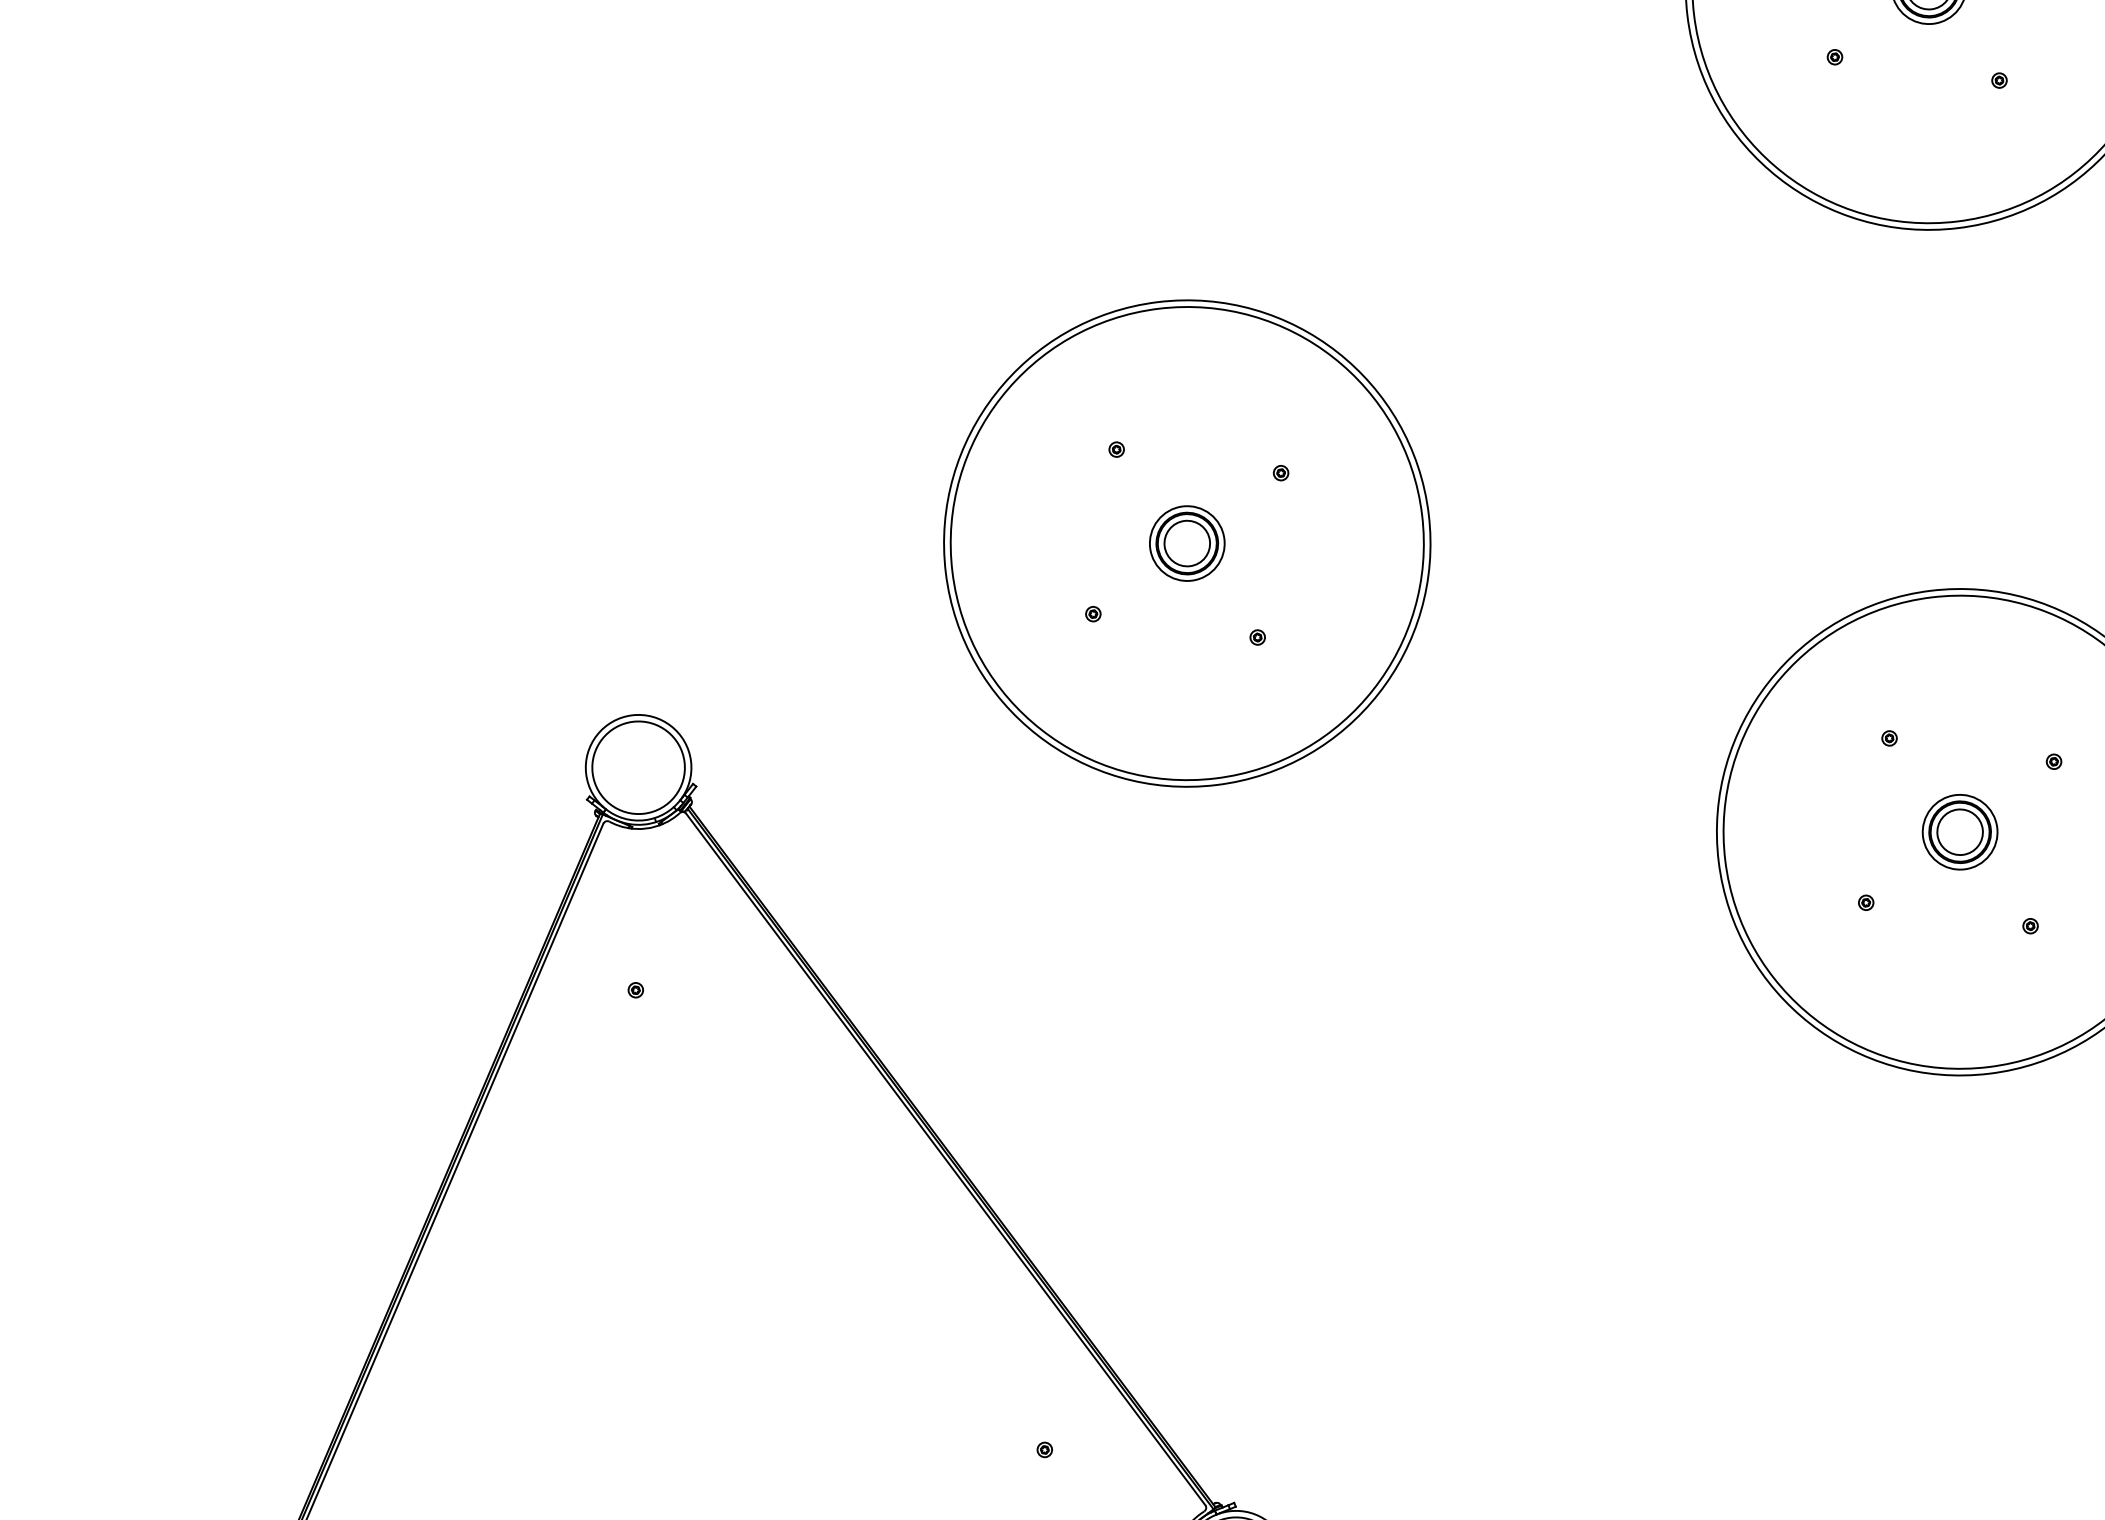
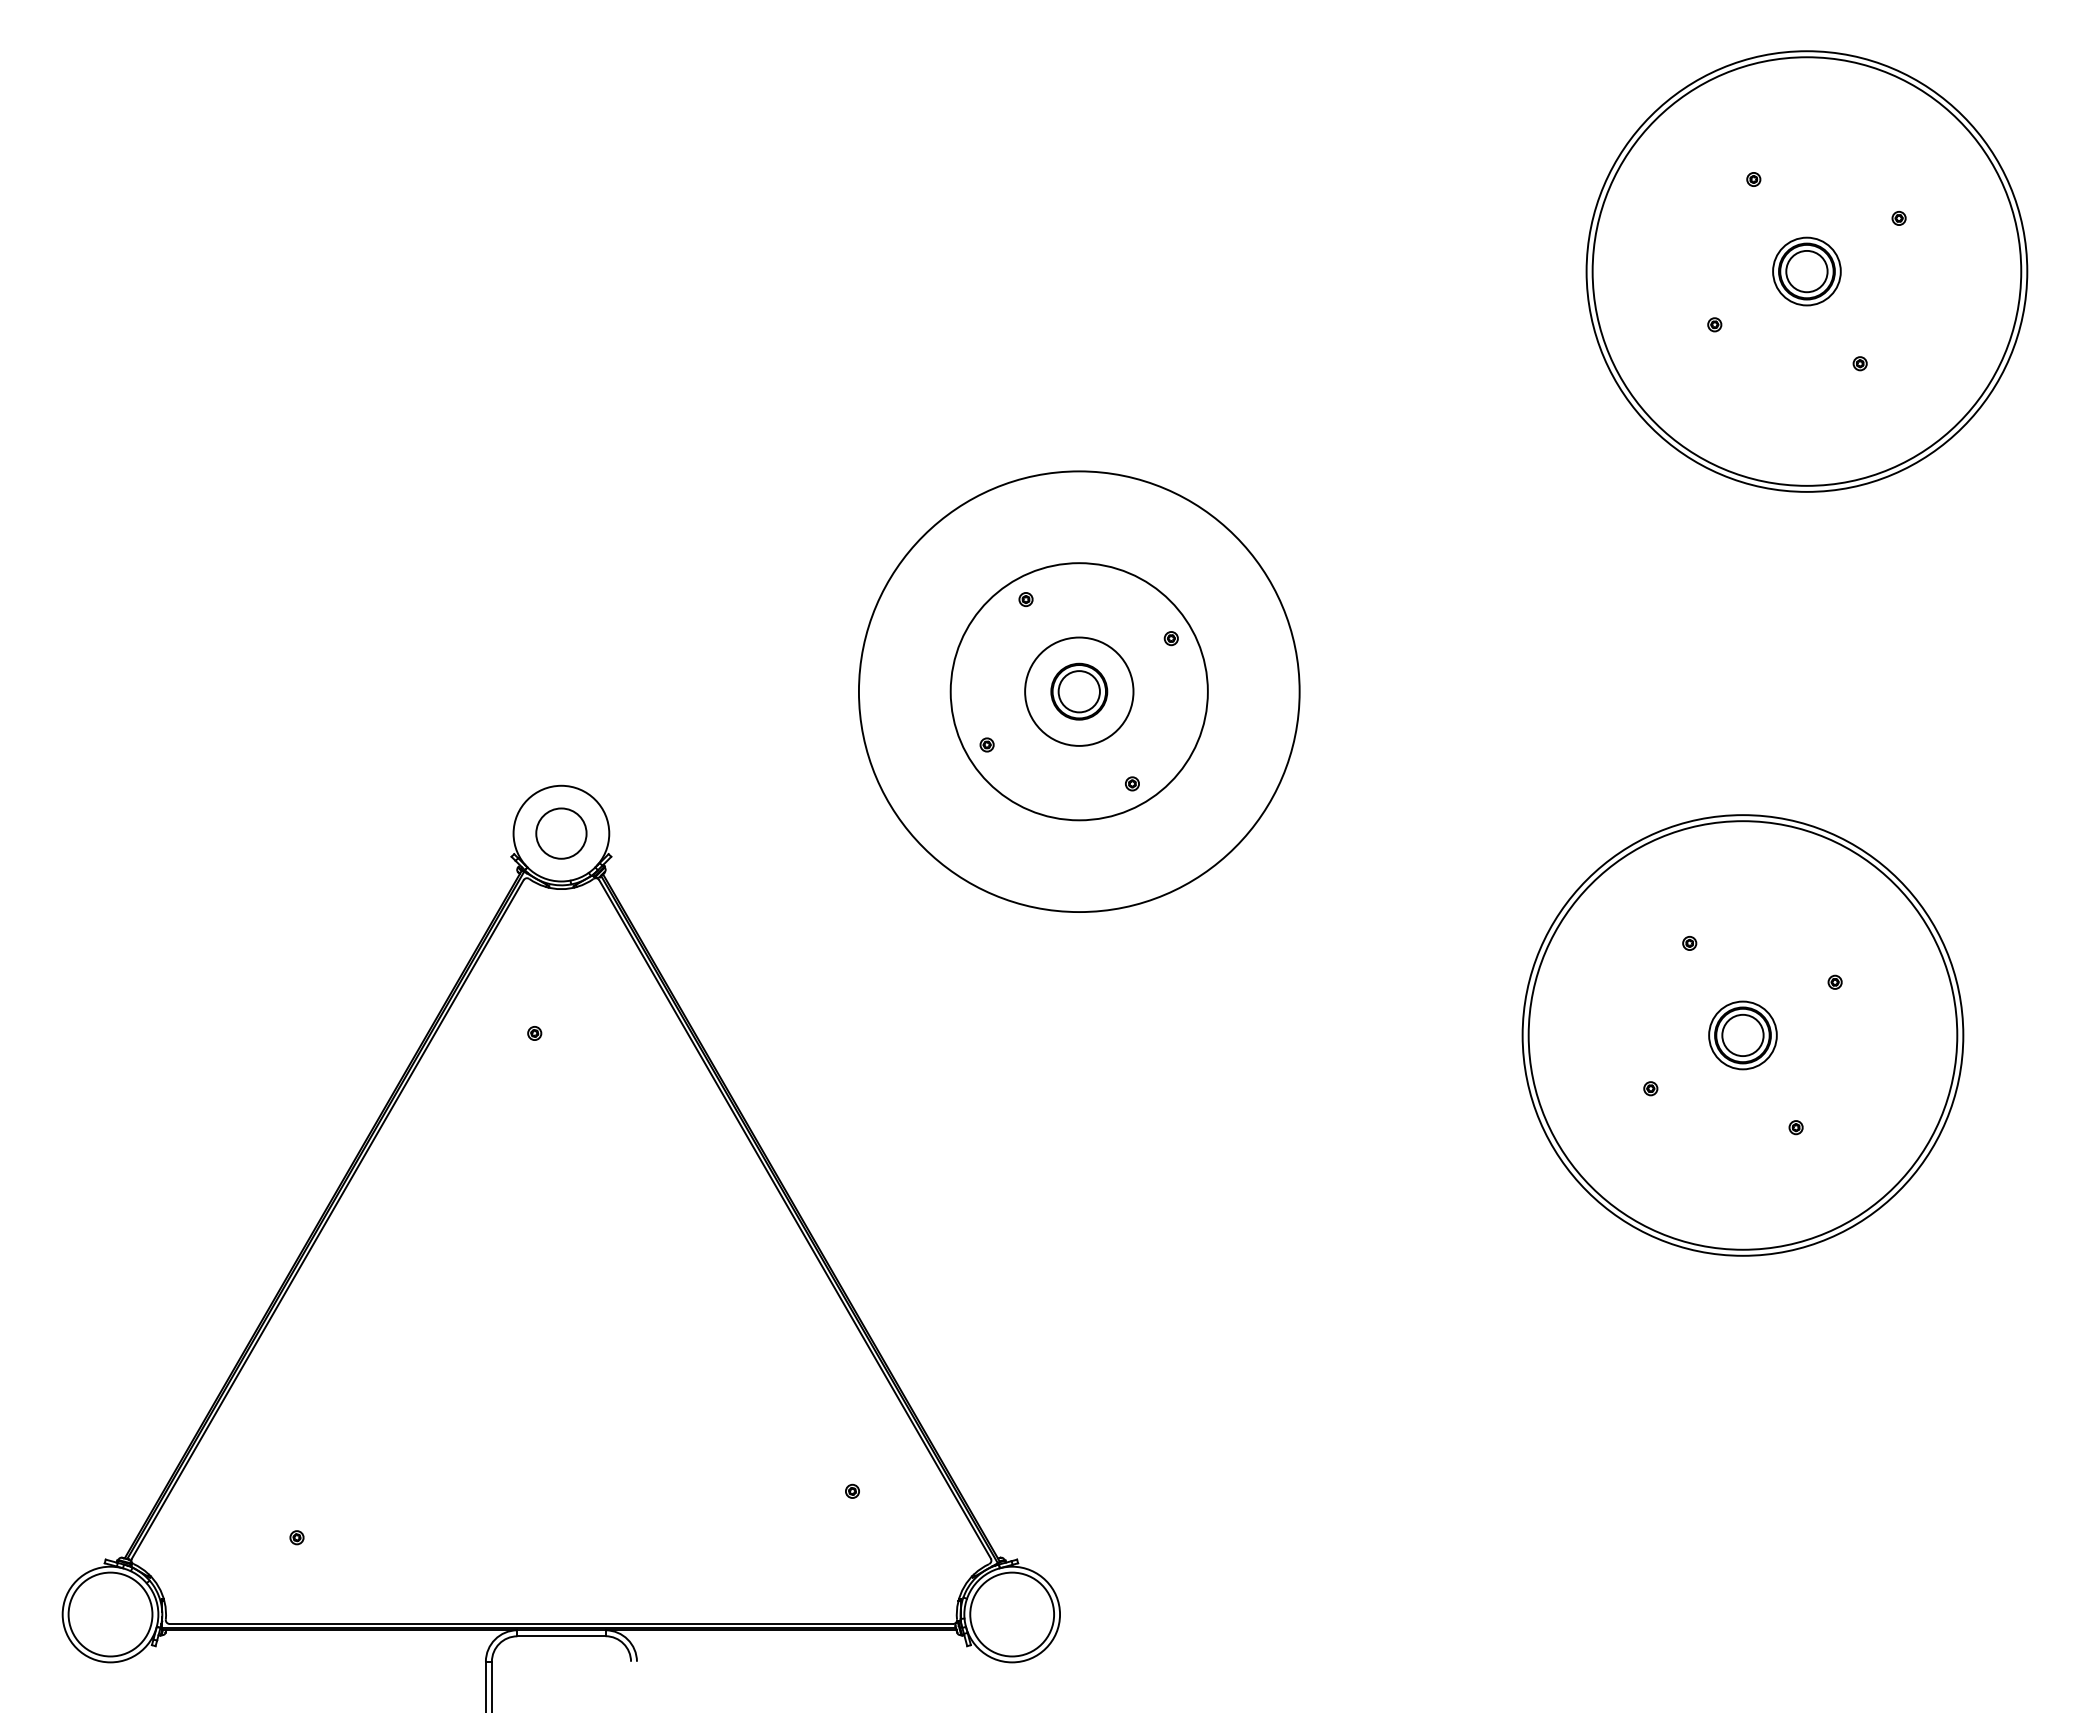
circle: (1187, 543) -> (1079, 691), size x0.6
circle: (1187, 543) -> (1079, 691), size x1.6
circle: (638, 767) -> (561, 833), size x0.6

